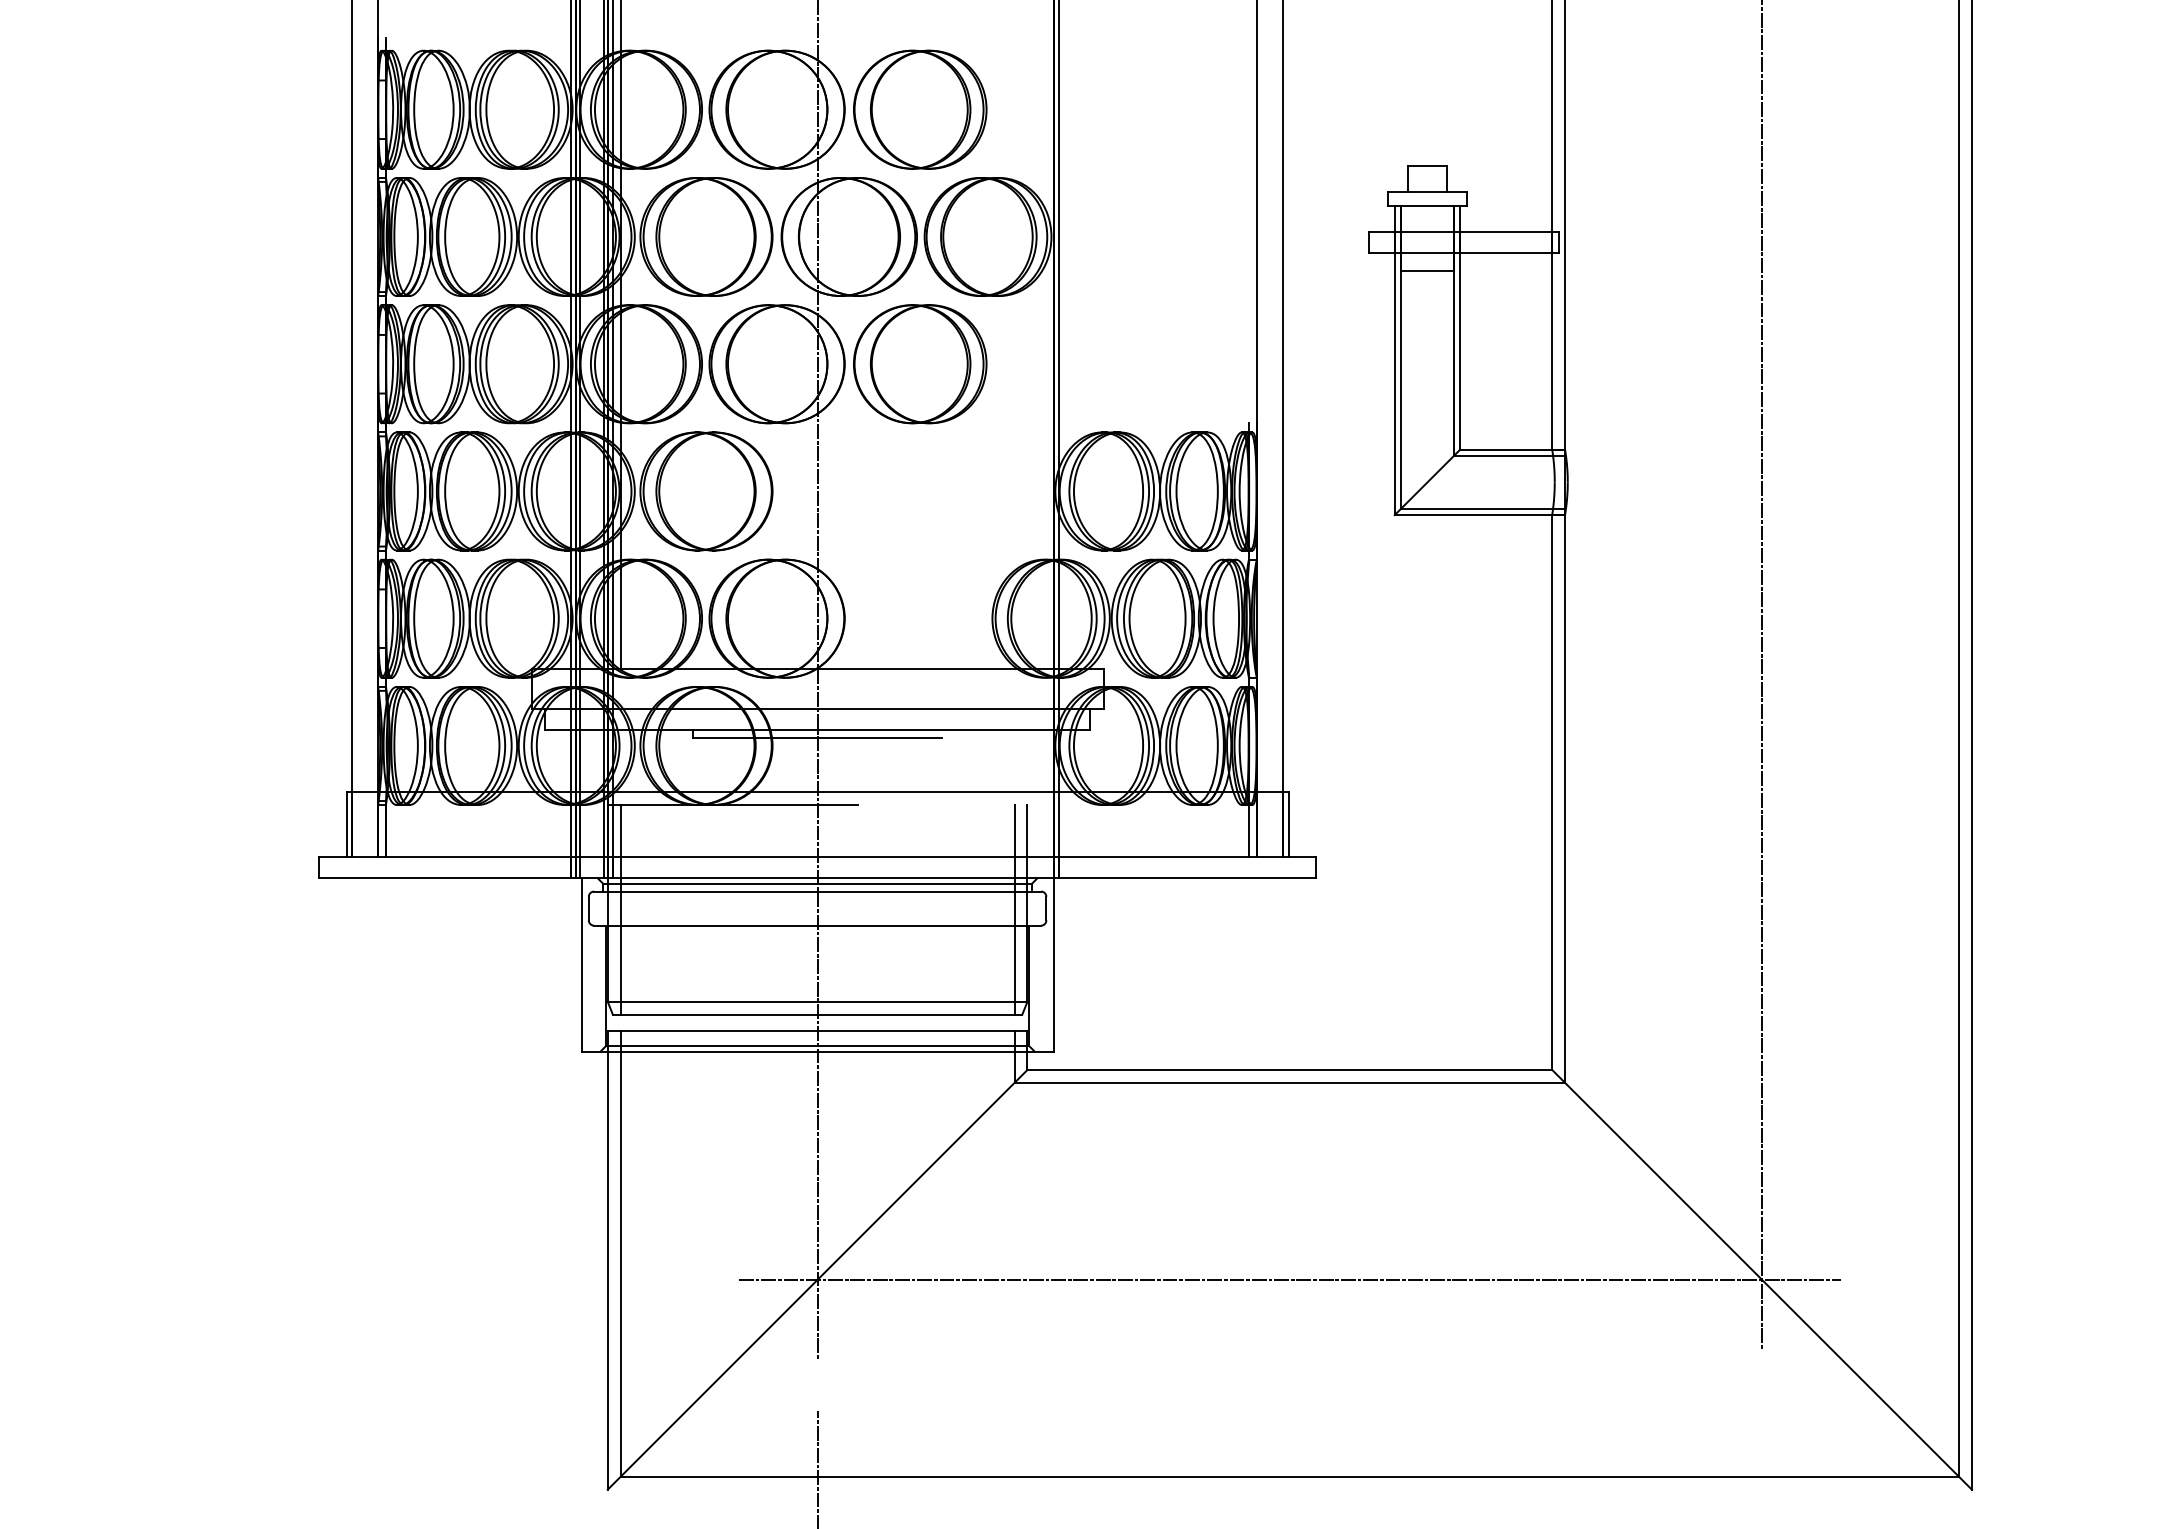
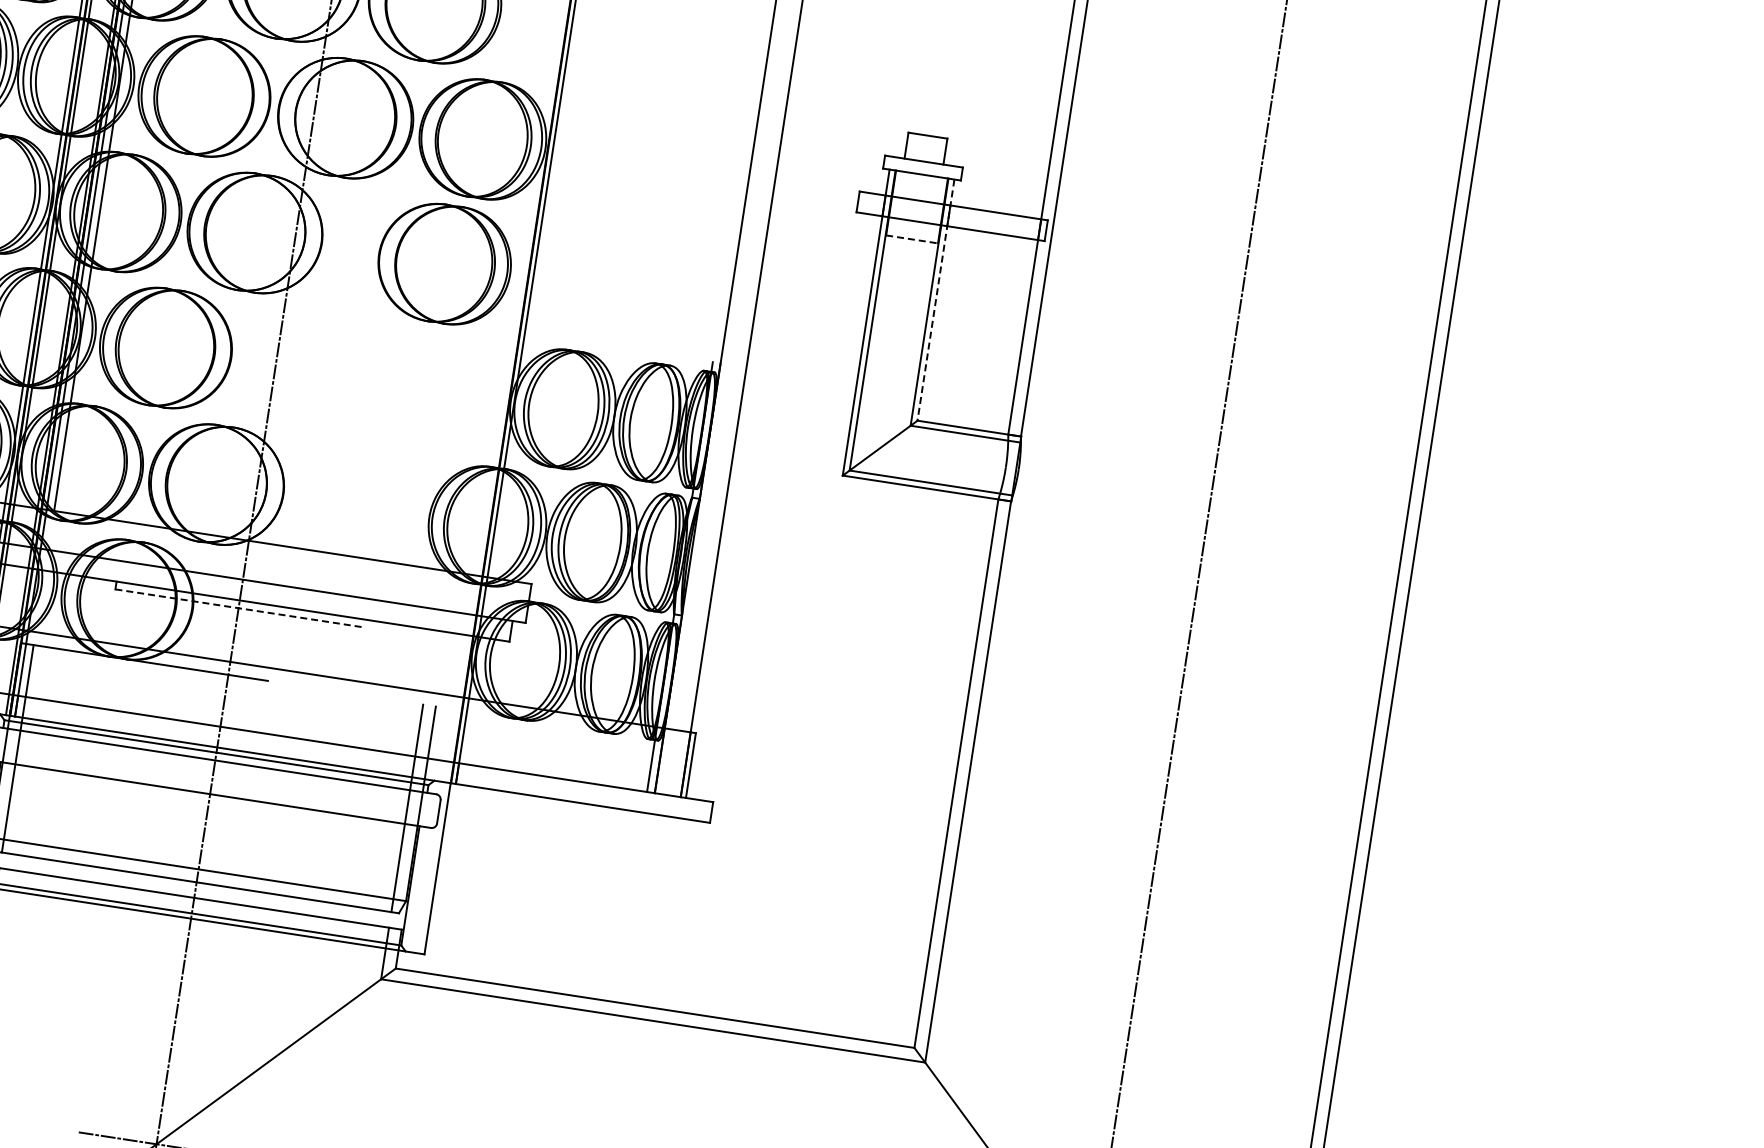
line: (1428, 271) -> (912, 239), solid -> dashed
line: (1460, 327) -> (936, 300), solid -> dashed
part: (920, 364) -> (444, 264), moved
line: (817, 737) -> (238, 608), solid -> dashed

